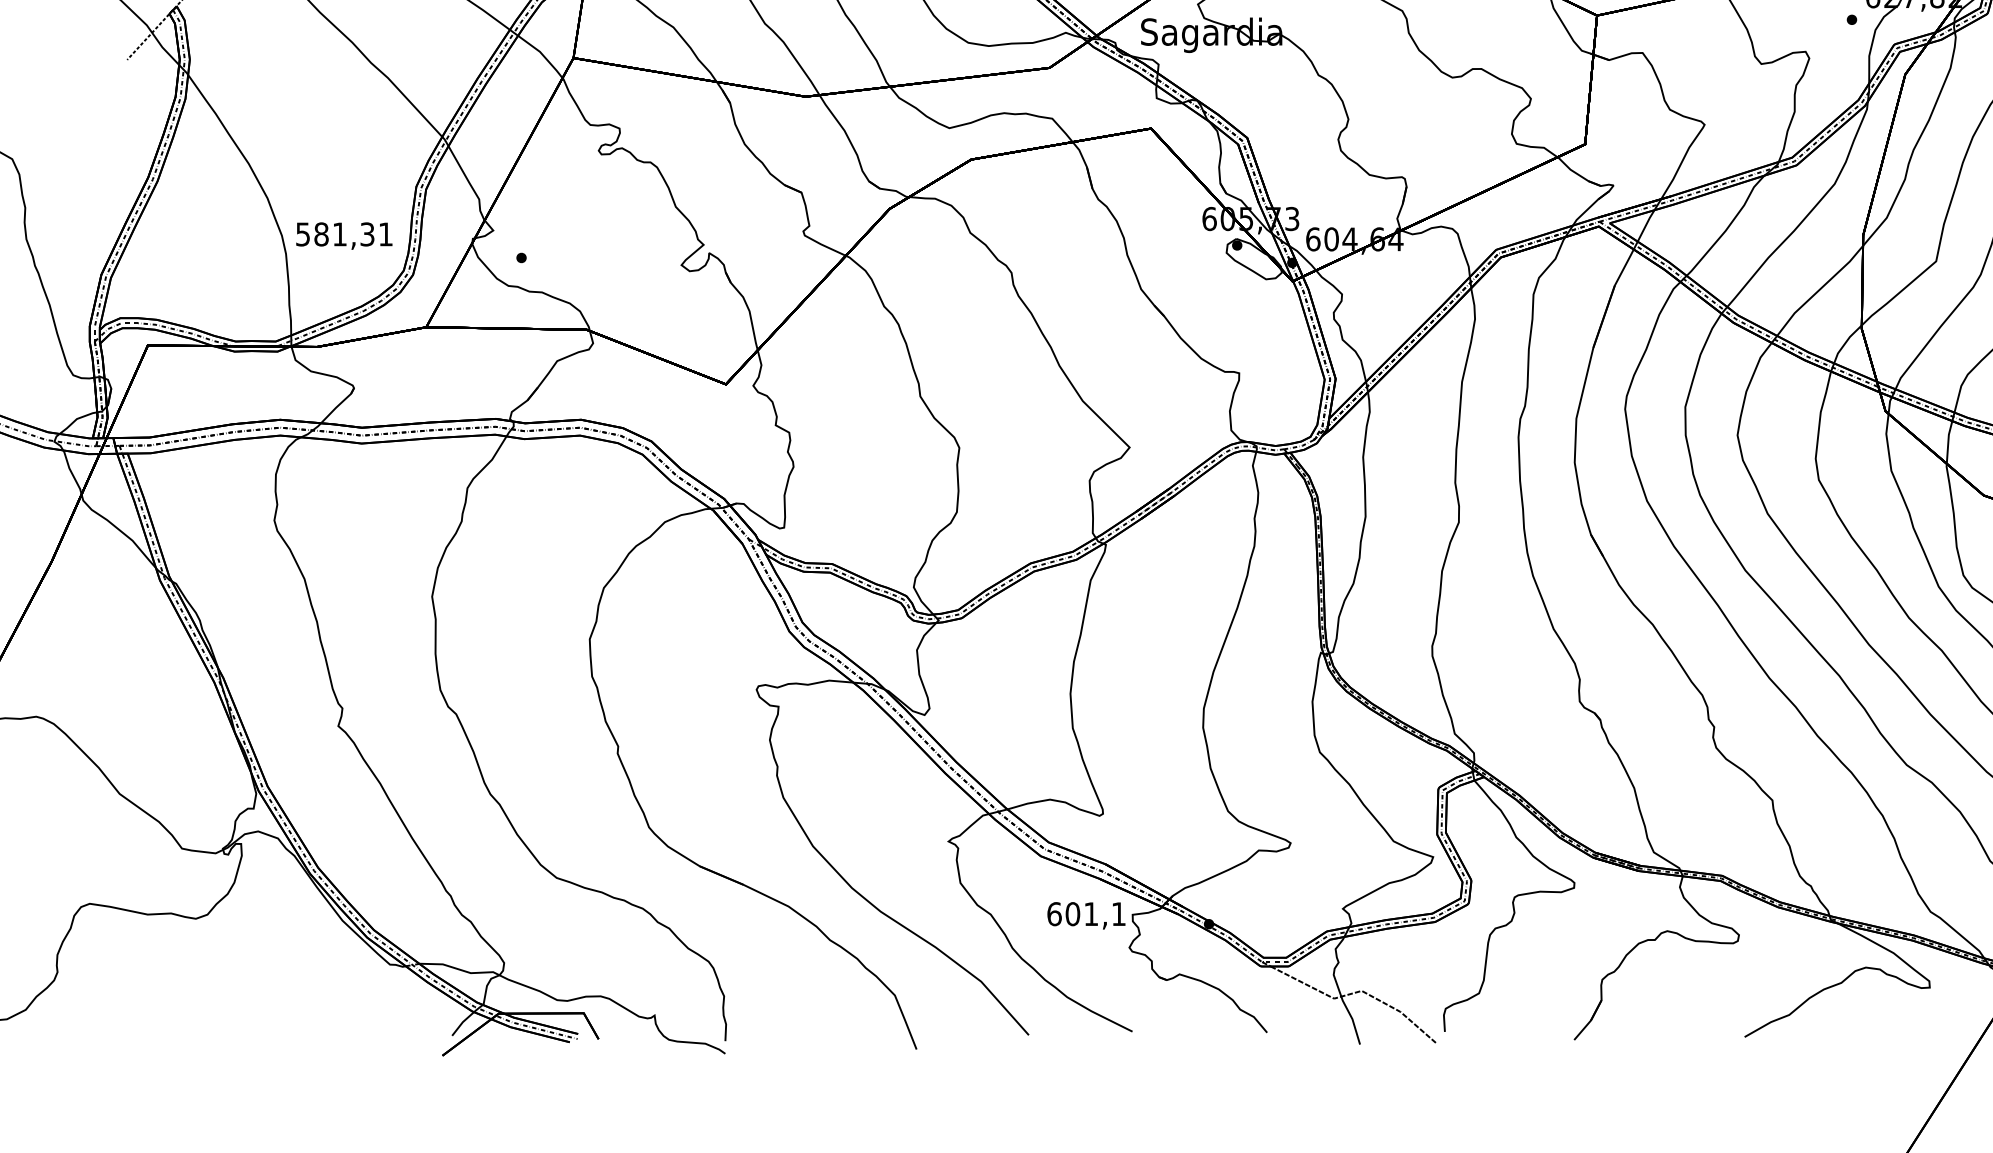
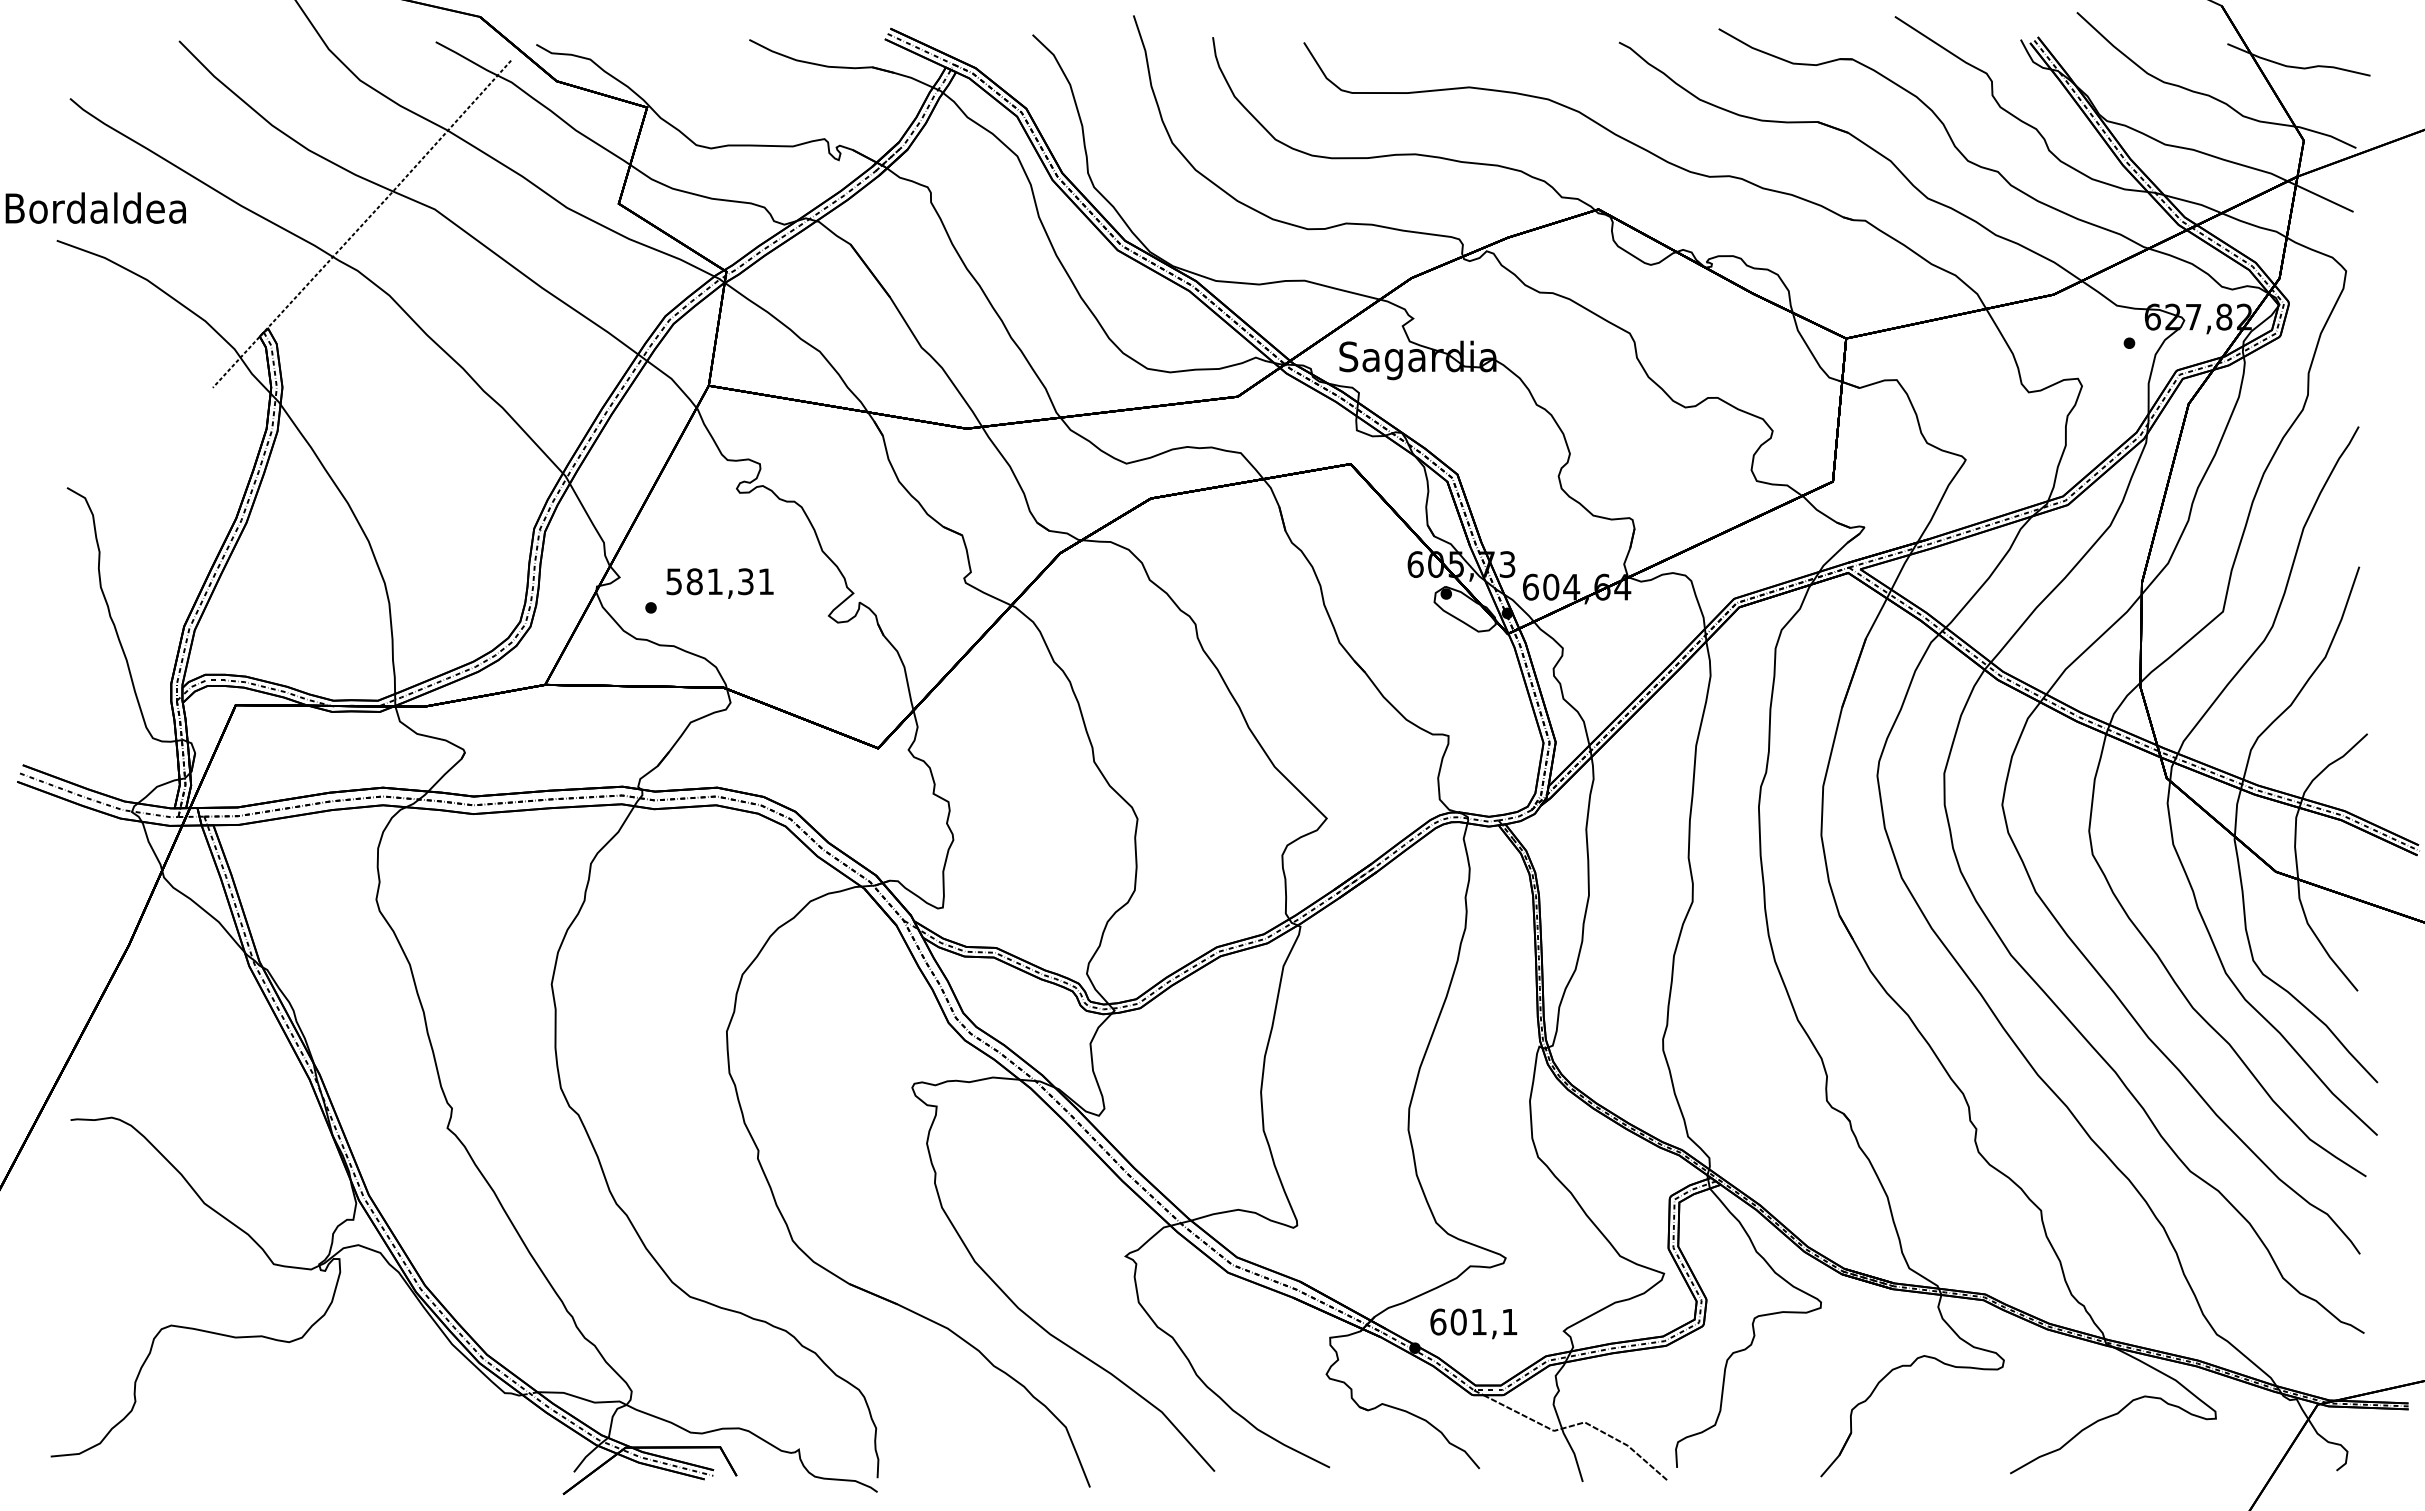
text: (343, 236) -> (719, 583), moved
text: (1086, 915) -> (1473, 1323), moved

